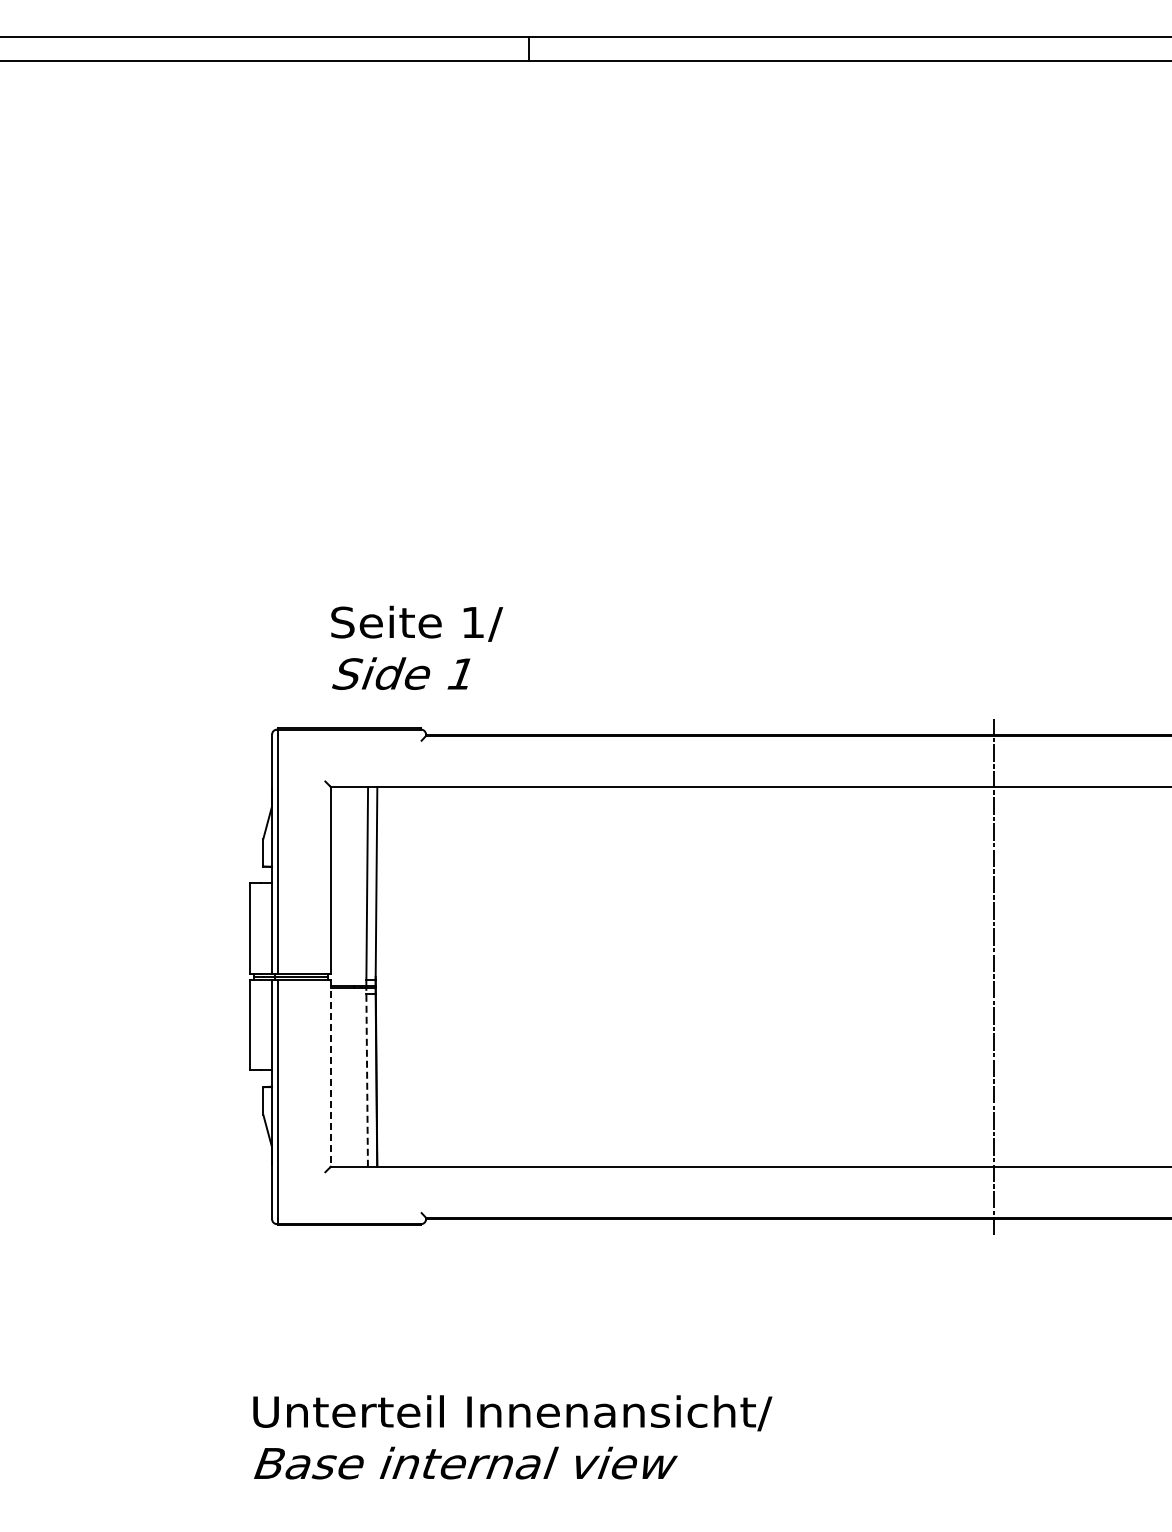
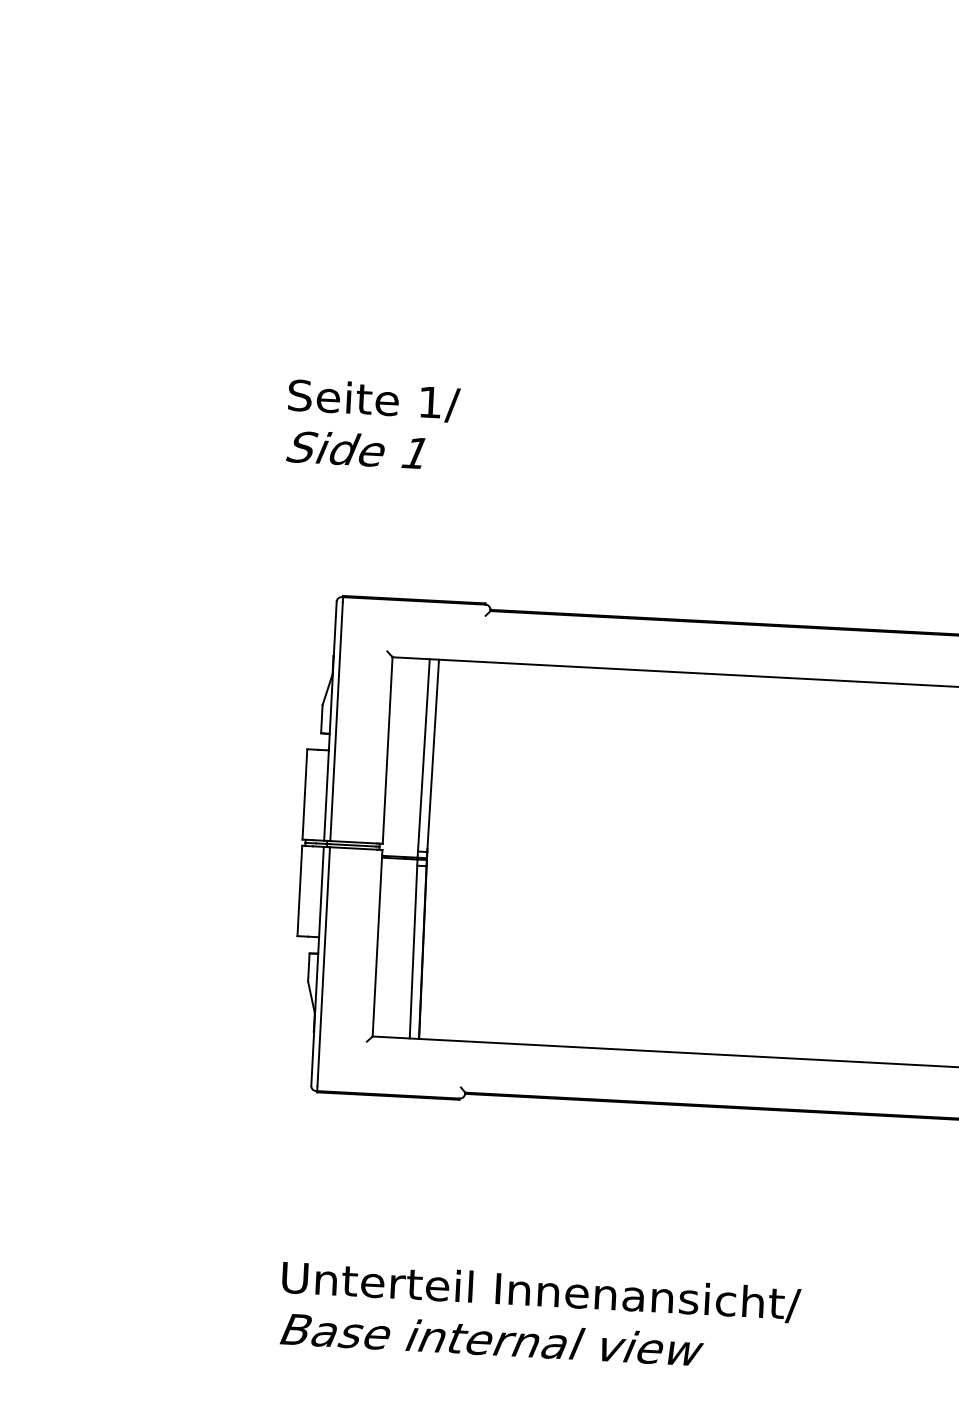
text: (416, 647) -> (372, 424), moved
line: (330, 1073) -> (377, 943), dashed -> solid
line: (367, 1077) -> (413, 949), dashed -> solid

